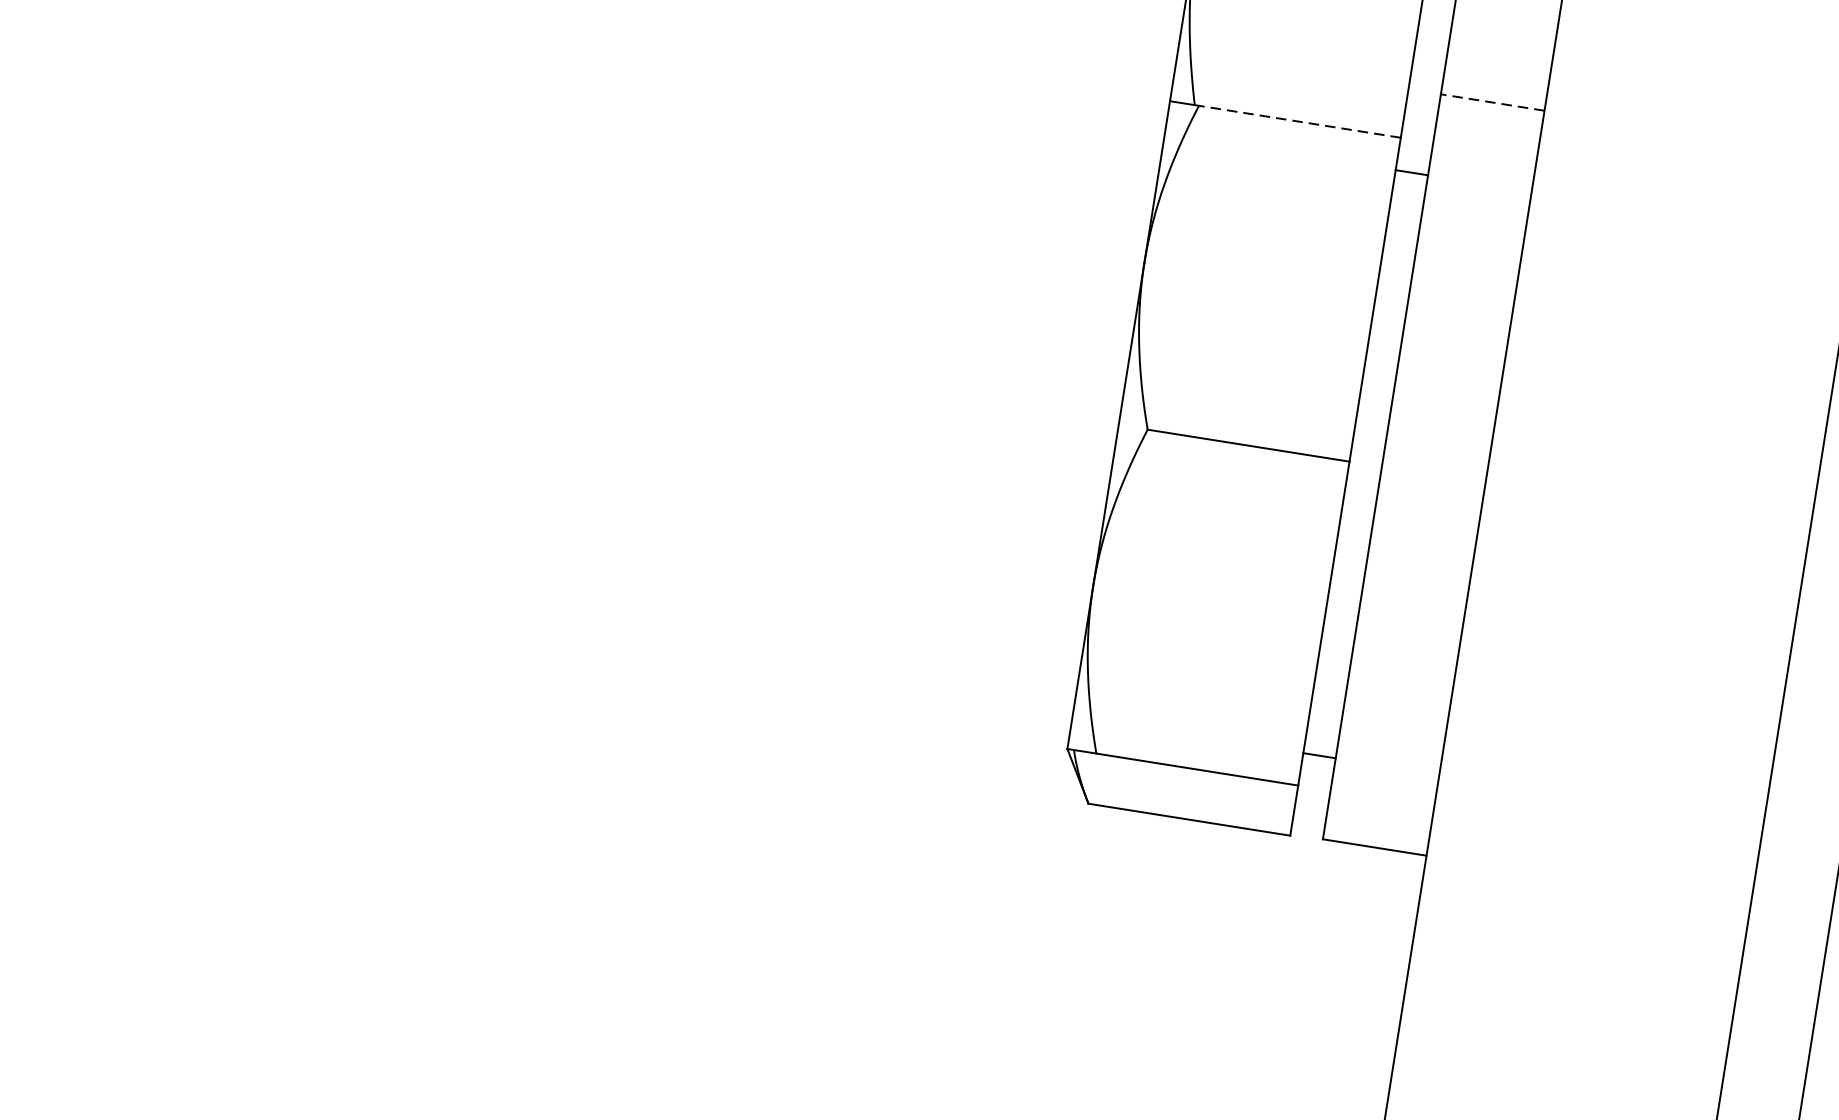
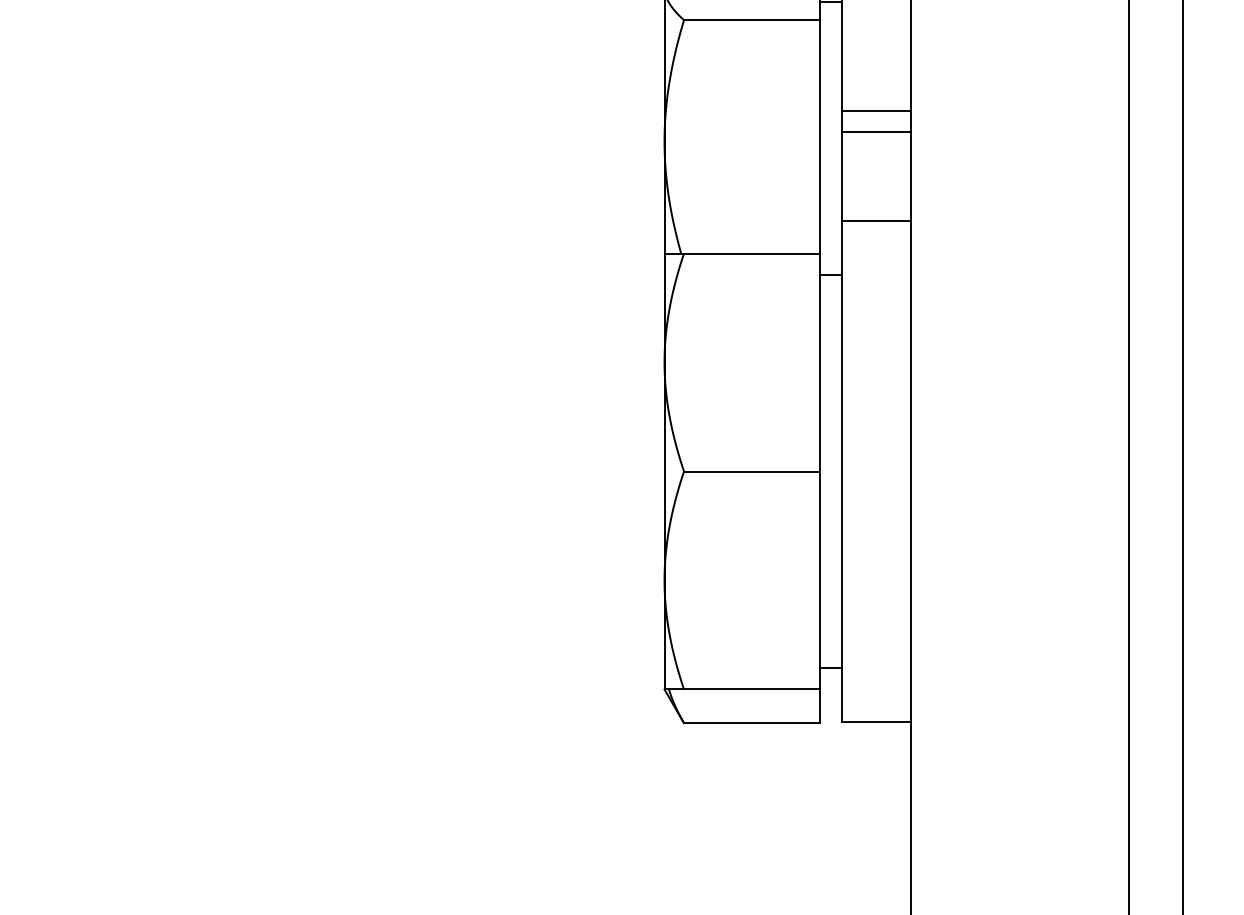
line: (1492, 101) -> (876, 220), dashed -> solid
line: (1299, 121) -> (751, 253), dashed -> solid

